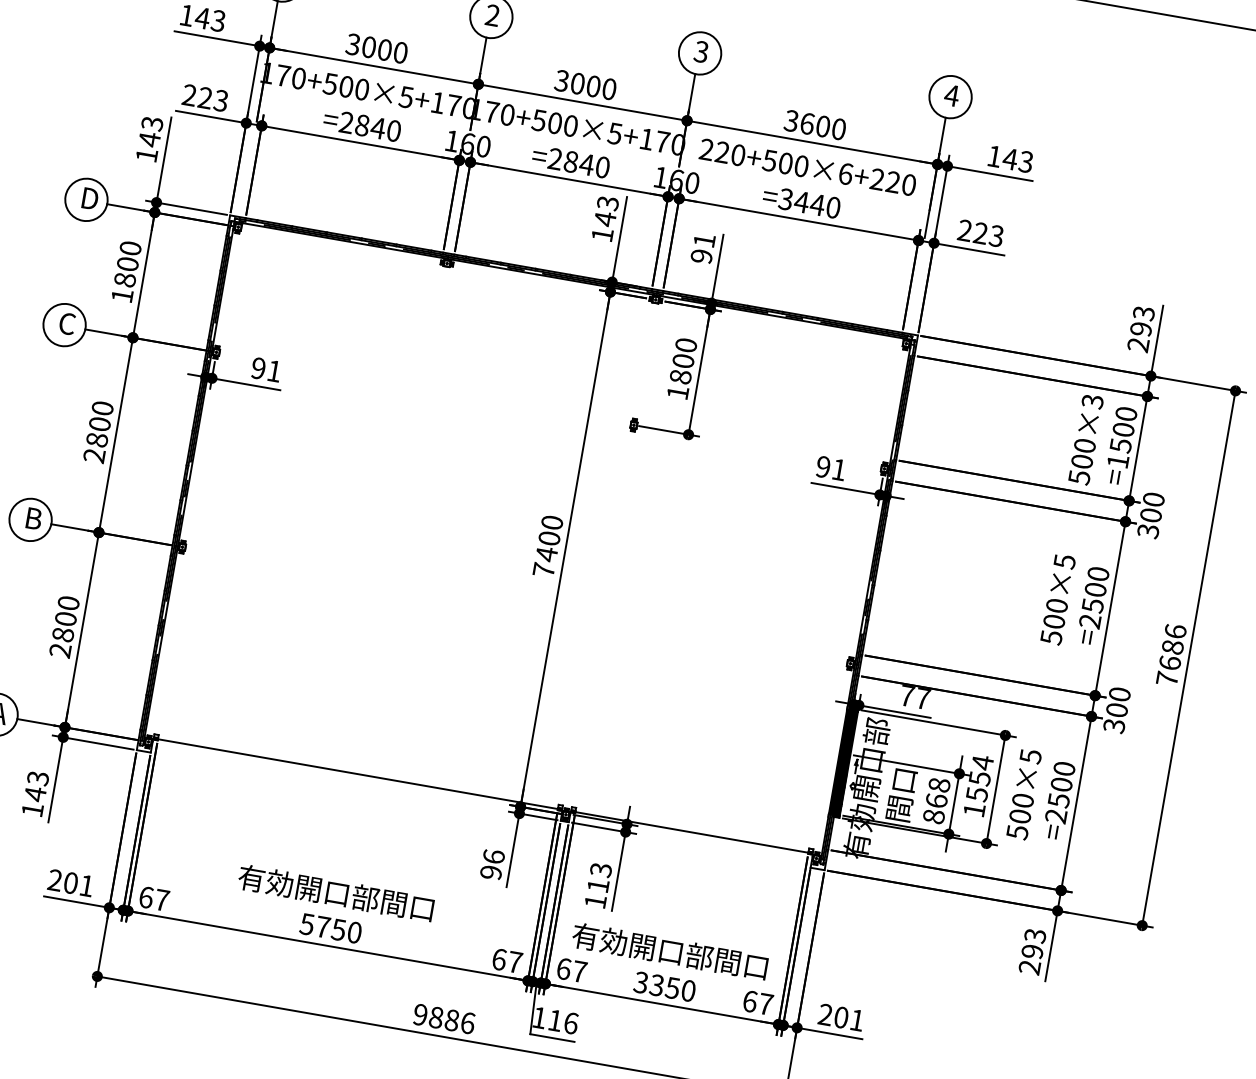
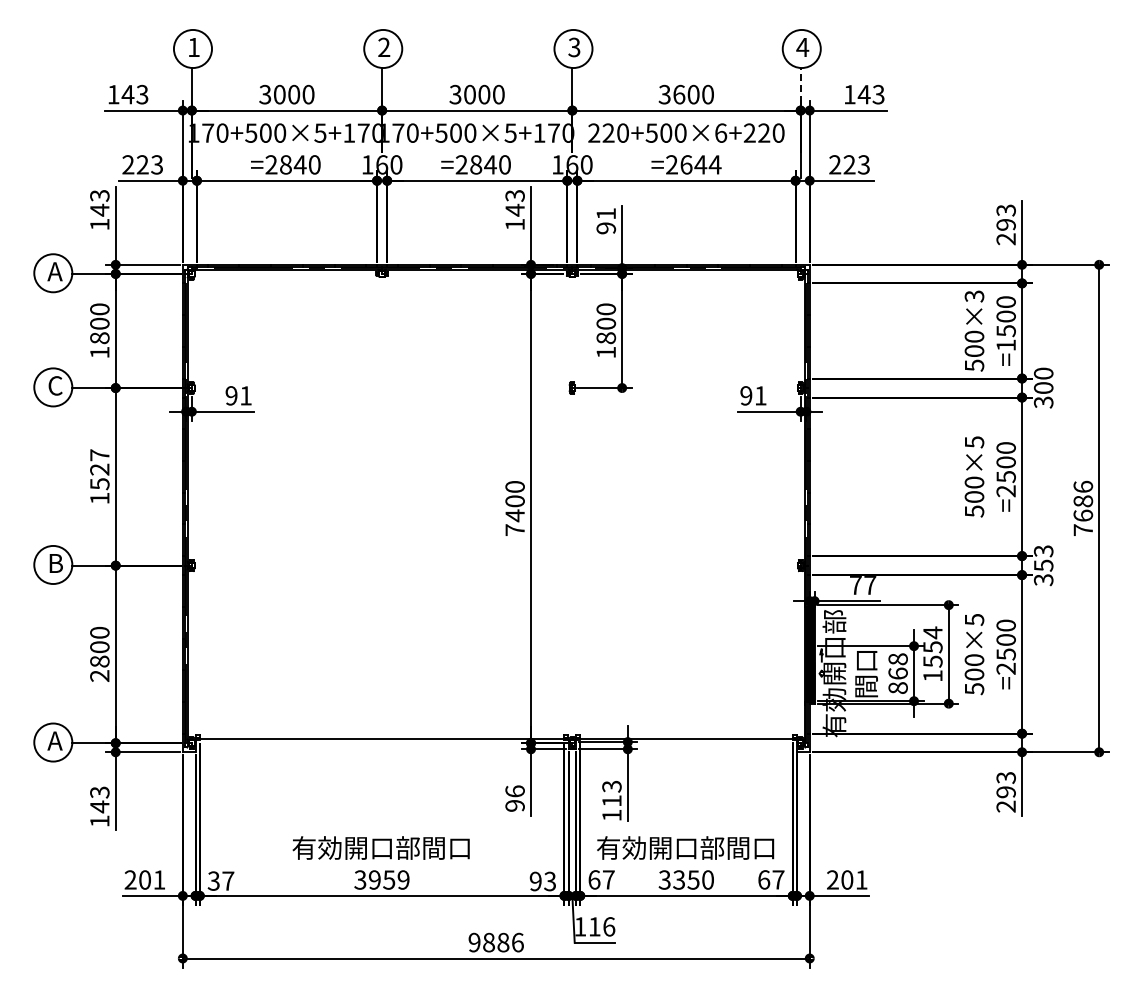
line: (942, 135) -> (800, 84), solid -> dashed
text: (89, 198) -> (55, 271), D -> A
text: (809, 203) -> (693, 164), =3440 -> =2644
text: (98, 431) -> (99, 476), 2800 -> 1527
text: (1118, 702) -> (1043, 558), 300 -> 353
text: (145, 896) -> (213, 880), 67 -> 37
text: (331, 928) -> (382, 879), 5750 -> 3959
text: (506, 960) -> (542, 881), 67 -> 93

